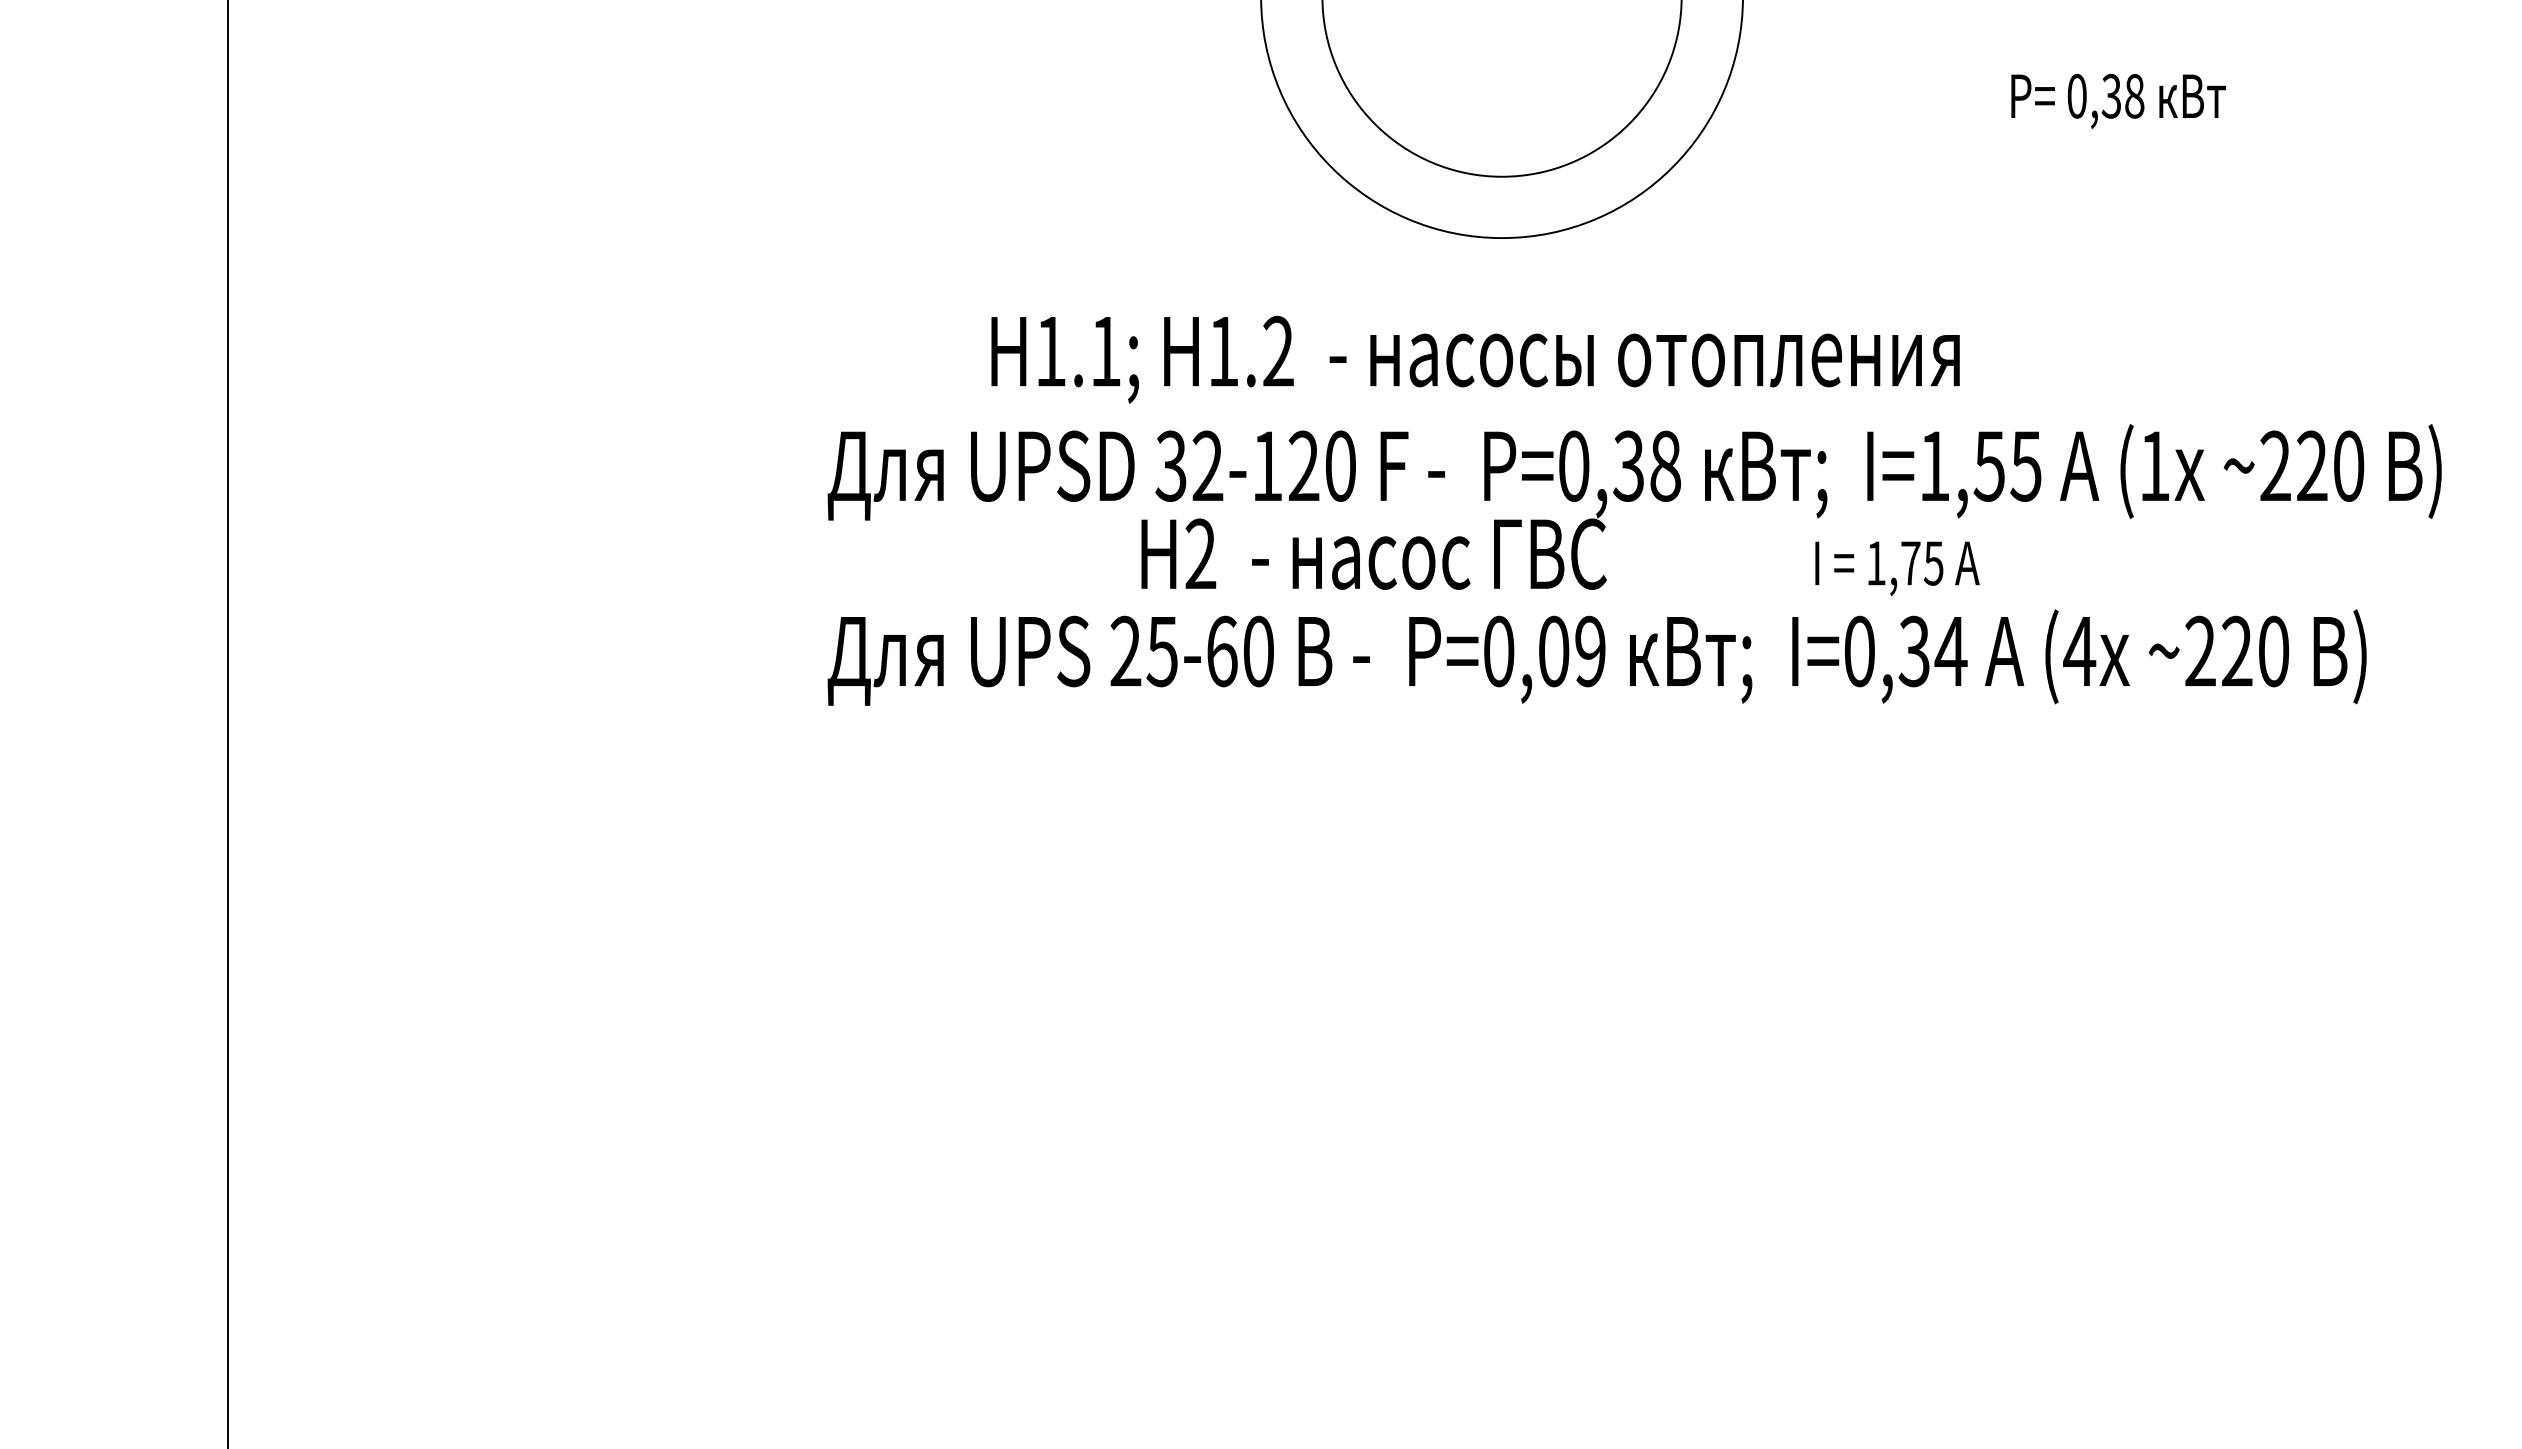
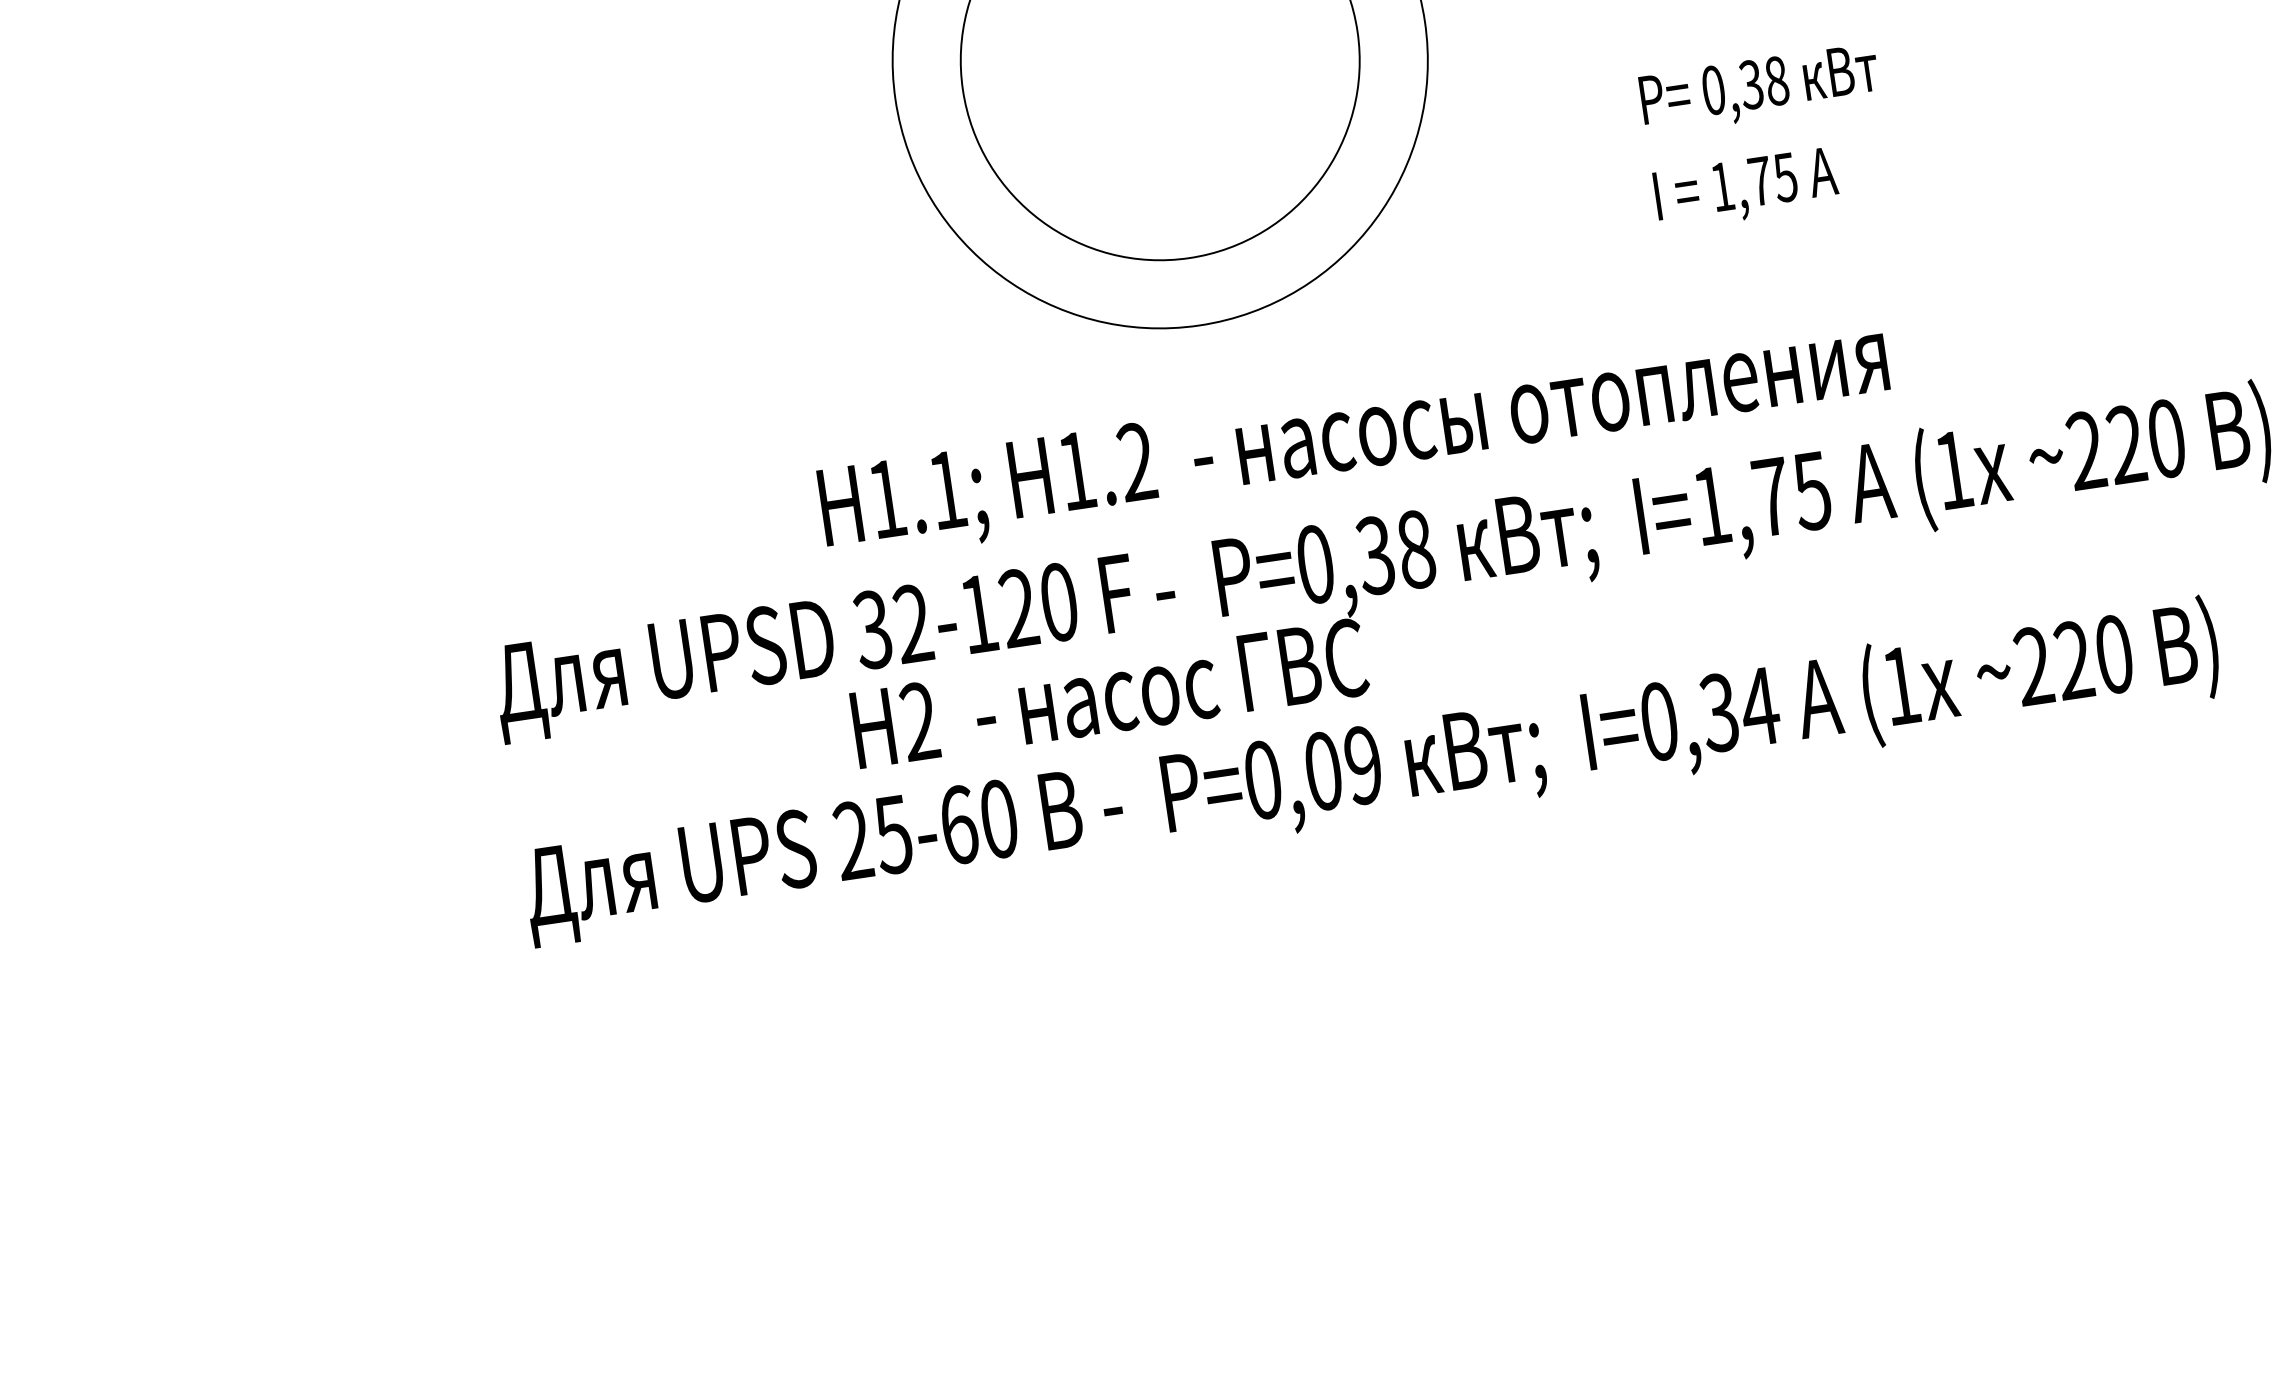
text: (2118, 100) -> (1759, 88), moved
text: (1475, 359) -> (1354, 438), moved
text: (1989, 466) -> (1771, 497), I=1,55 -> I=1,75
text: (1897, 568) -> (1746, 189), moved
text: (2079, 651) -> (1900, 685), (4 -> (1

